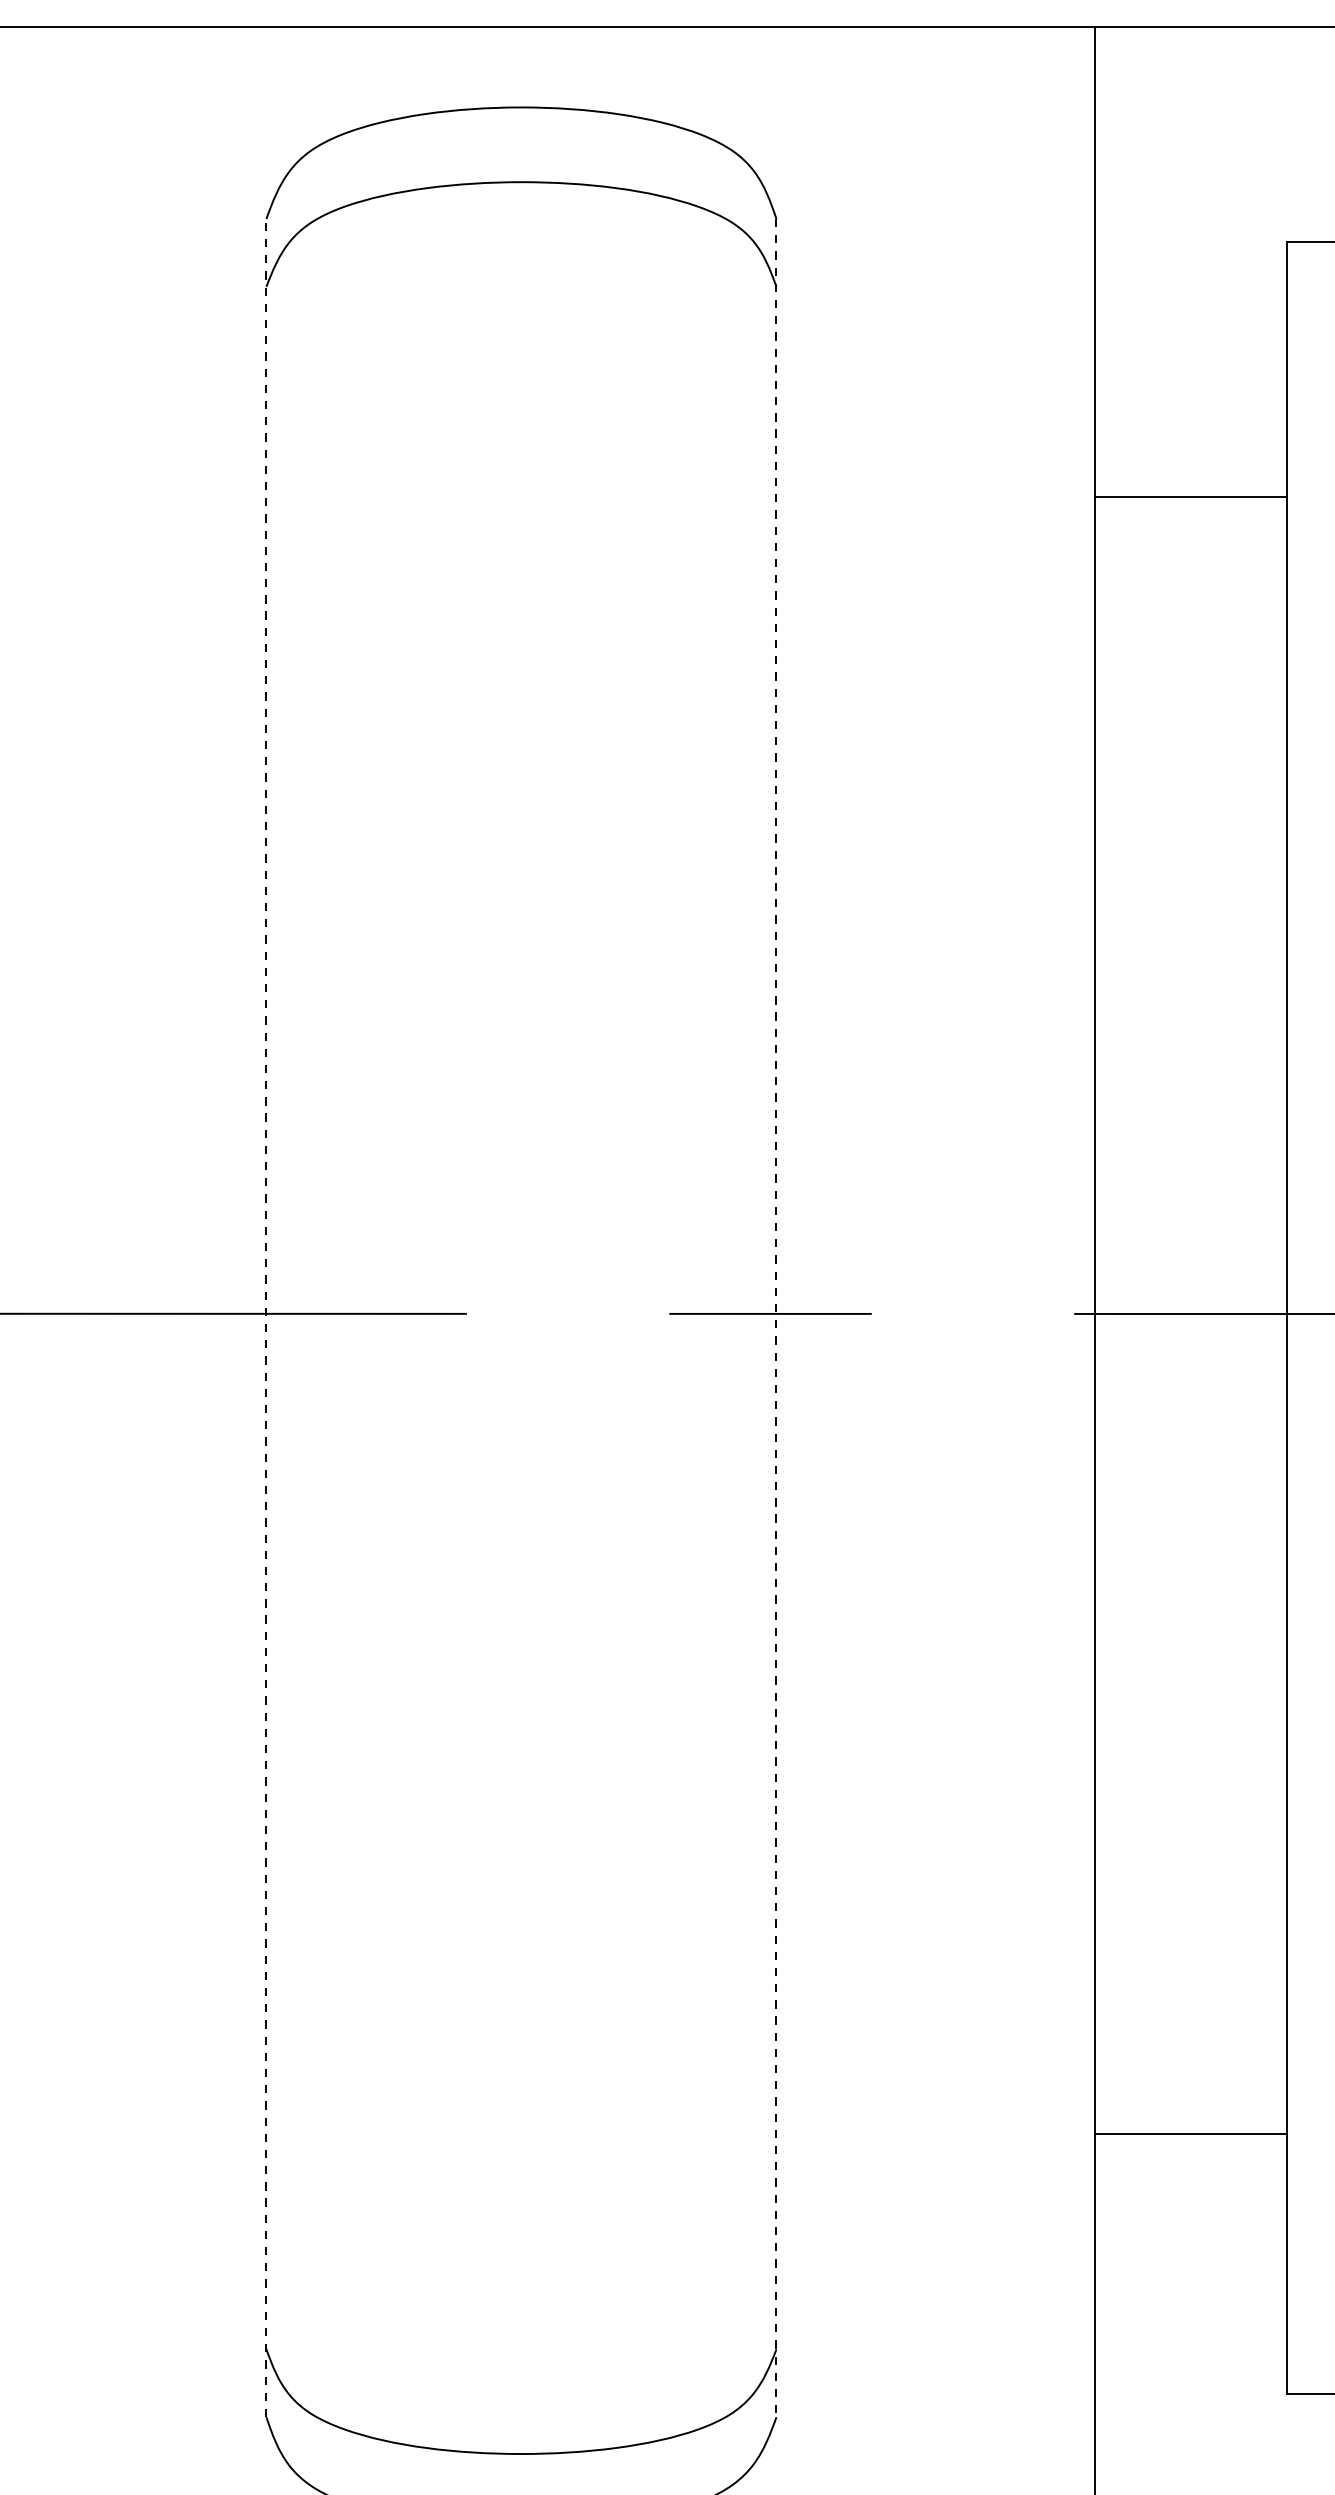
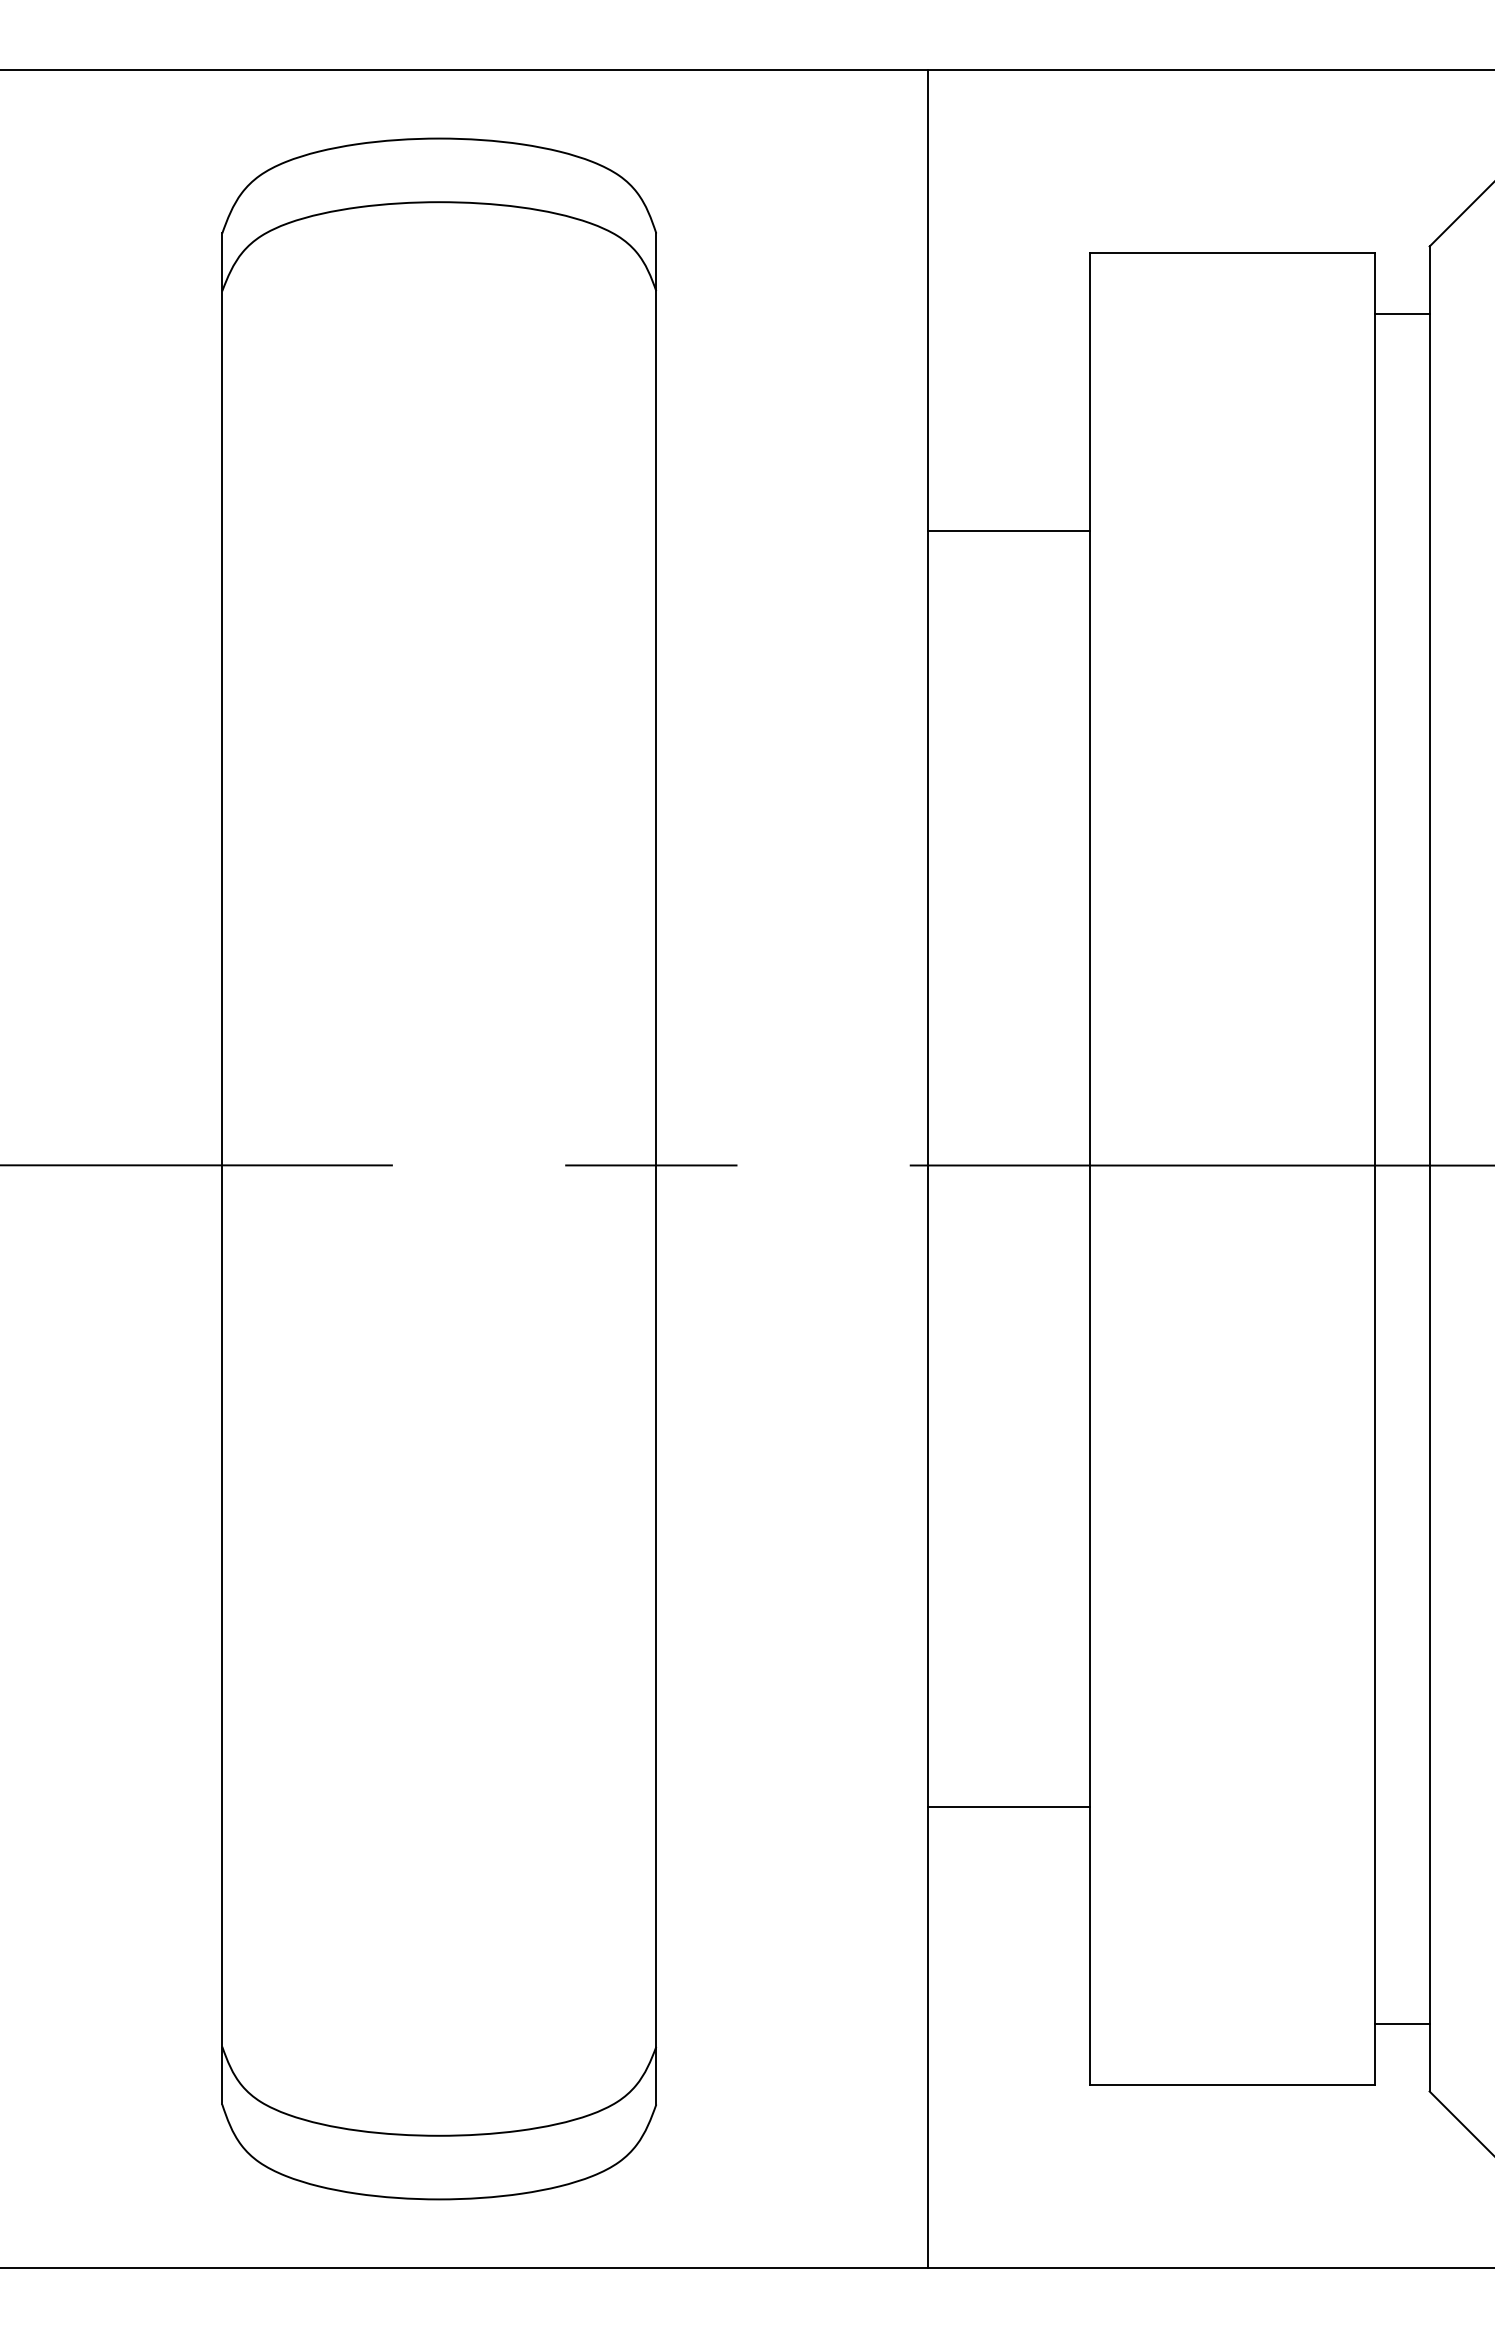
line: (1190, 497) -> (1008, 531), moved
line: (266, 1317) -> (222, 1168), dashed -> solid
line: (776, 1318) -> (656, 1169), dashed -> solid
line: (1190, 2134) -> (1008, 1806), moved

